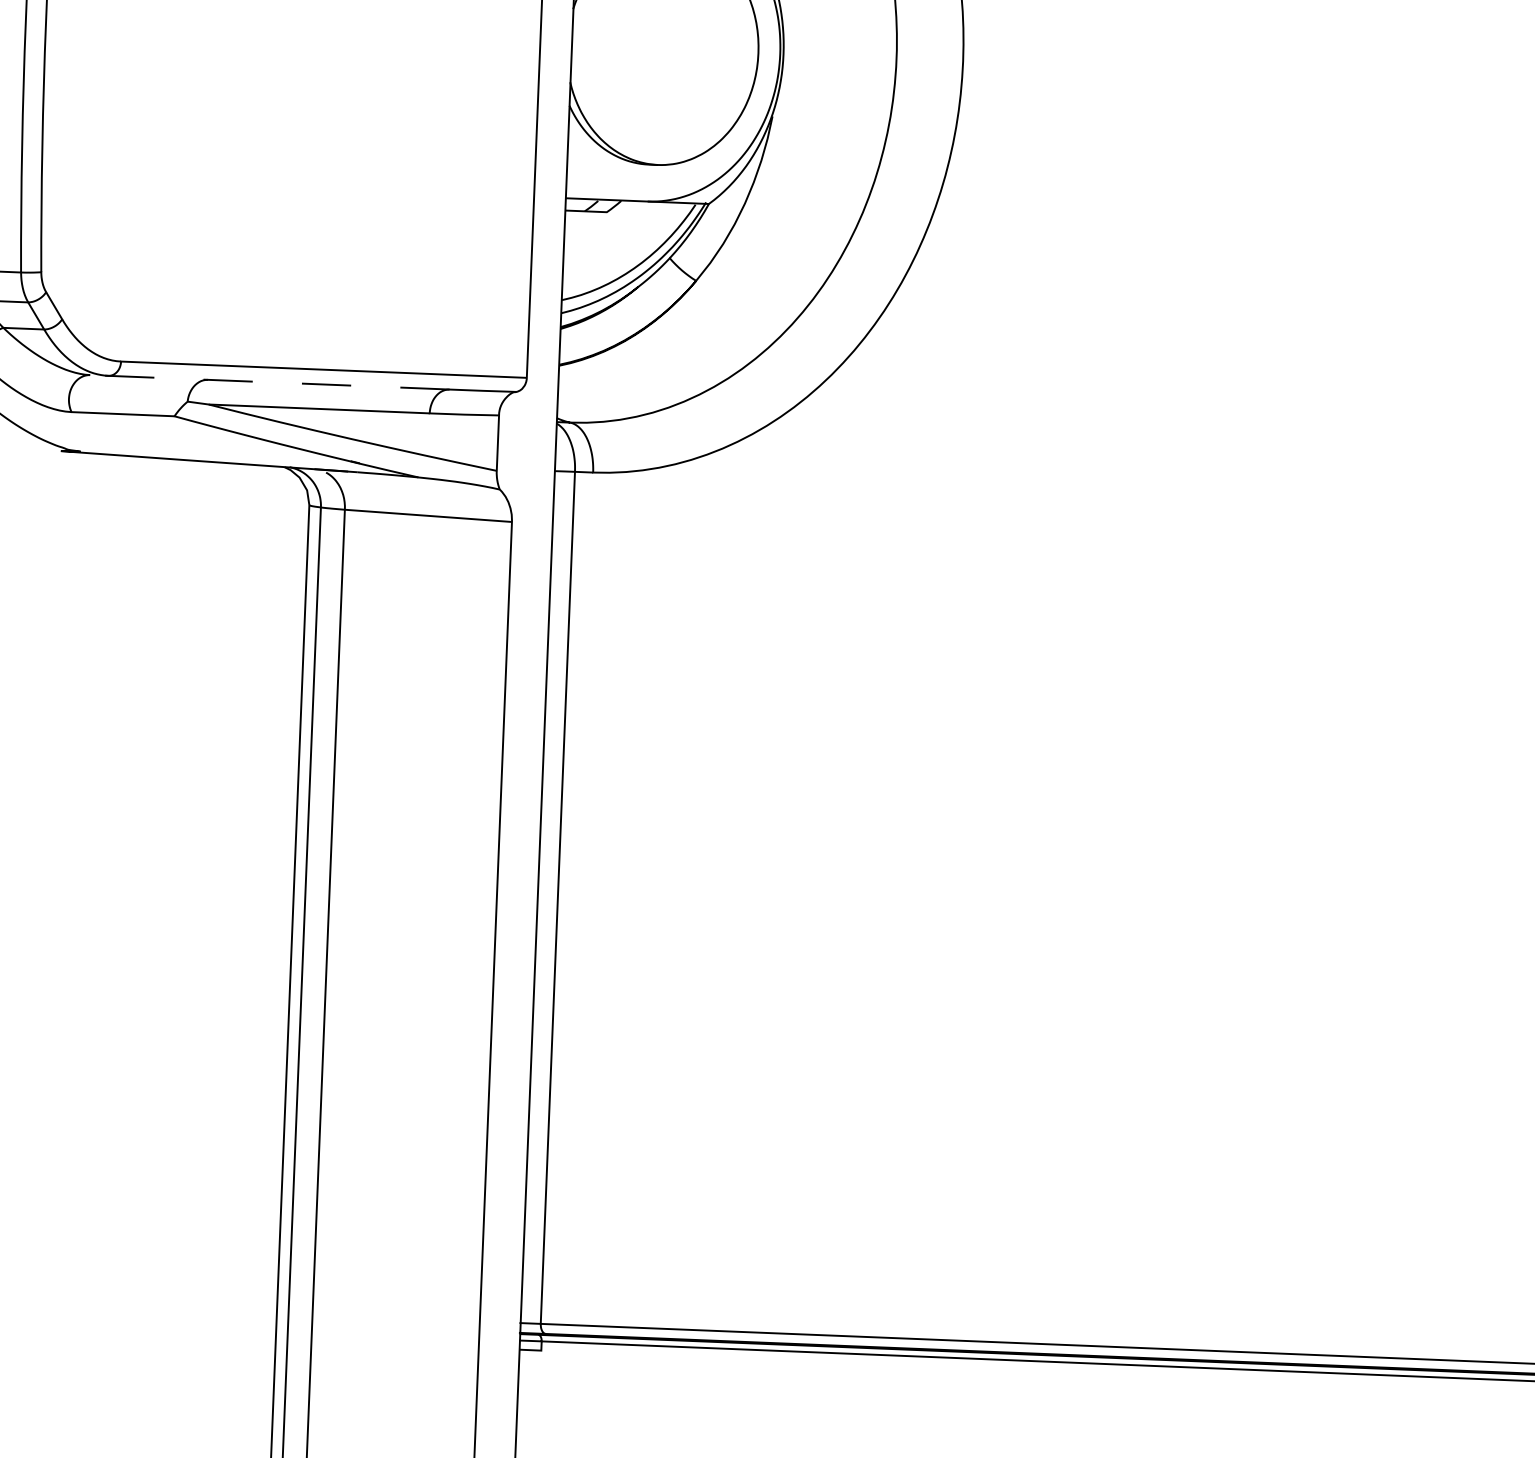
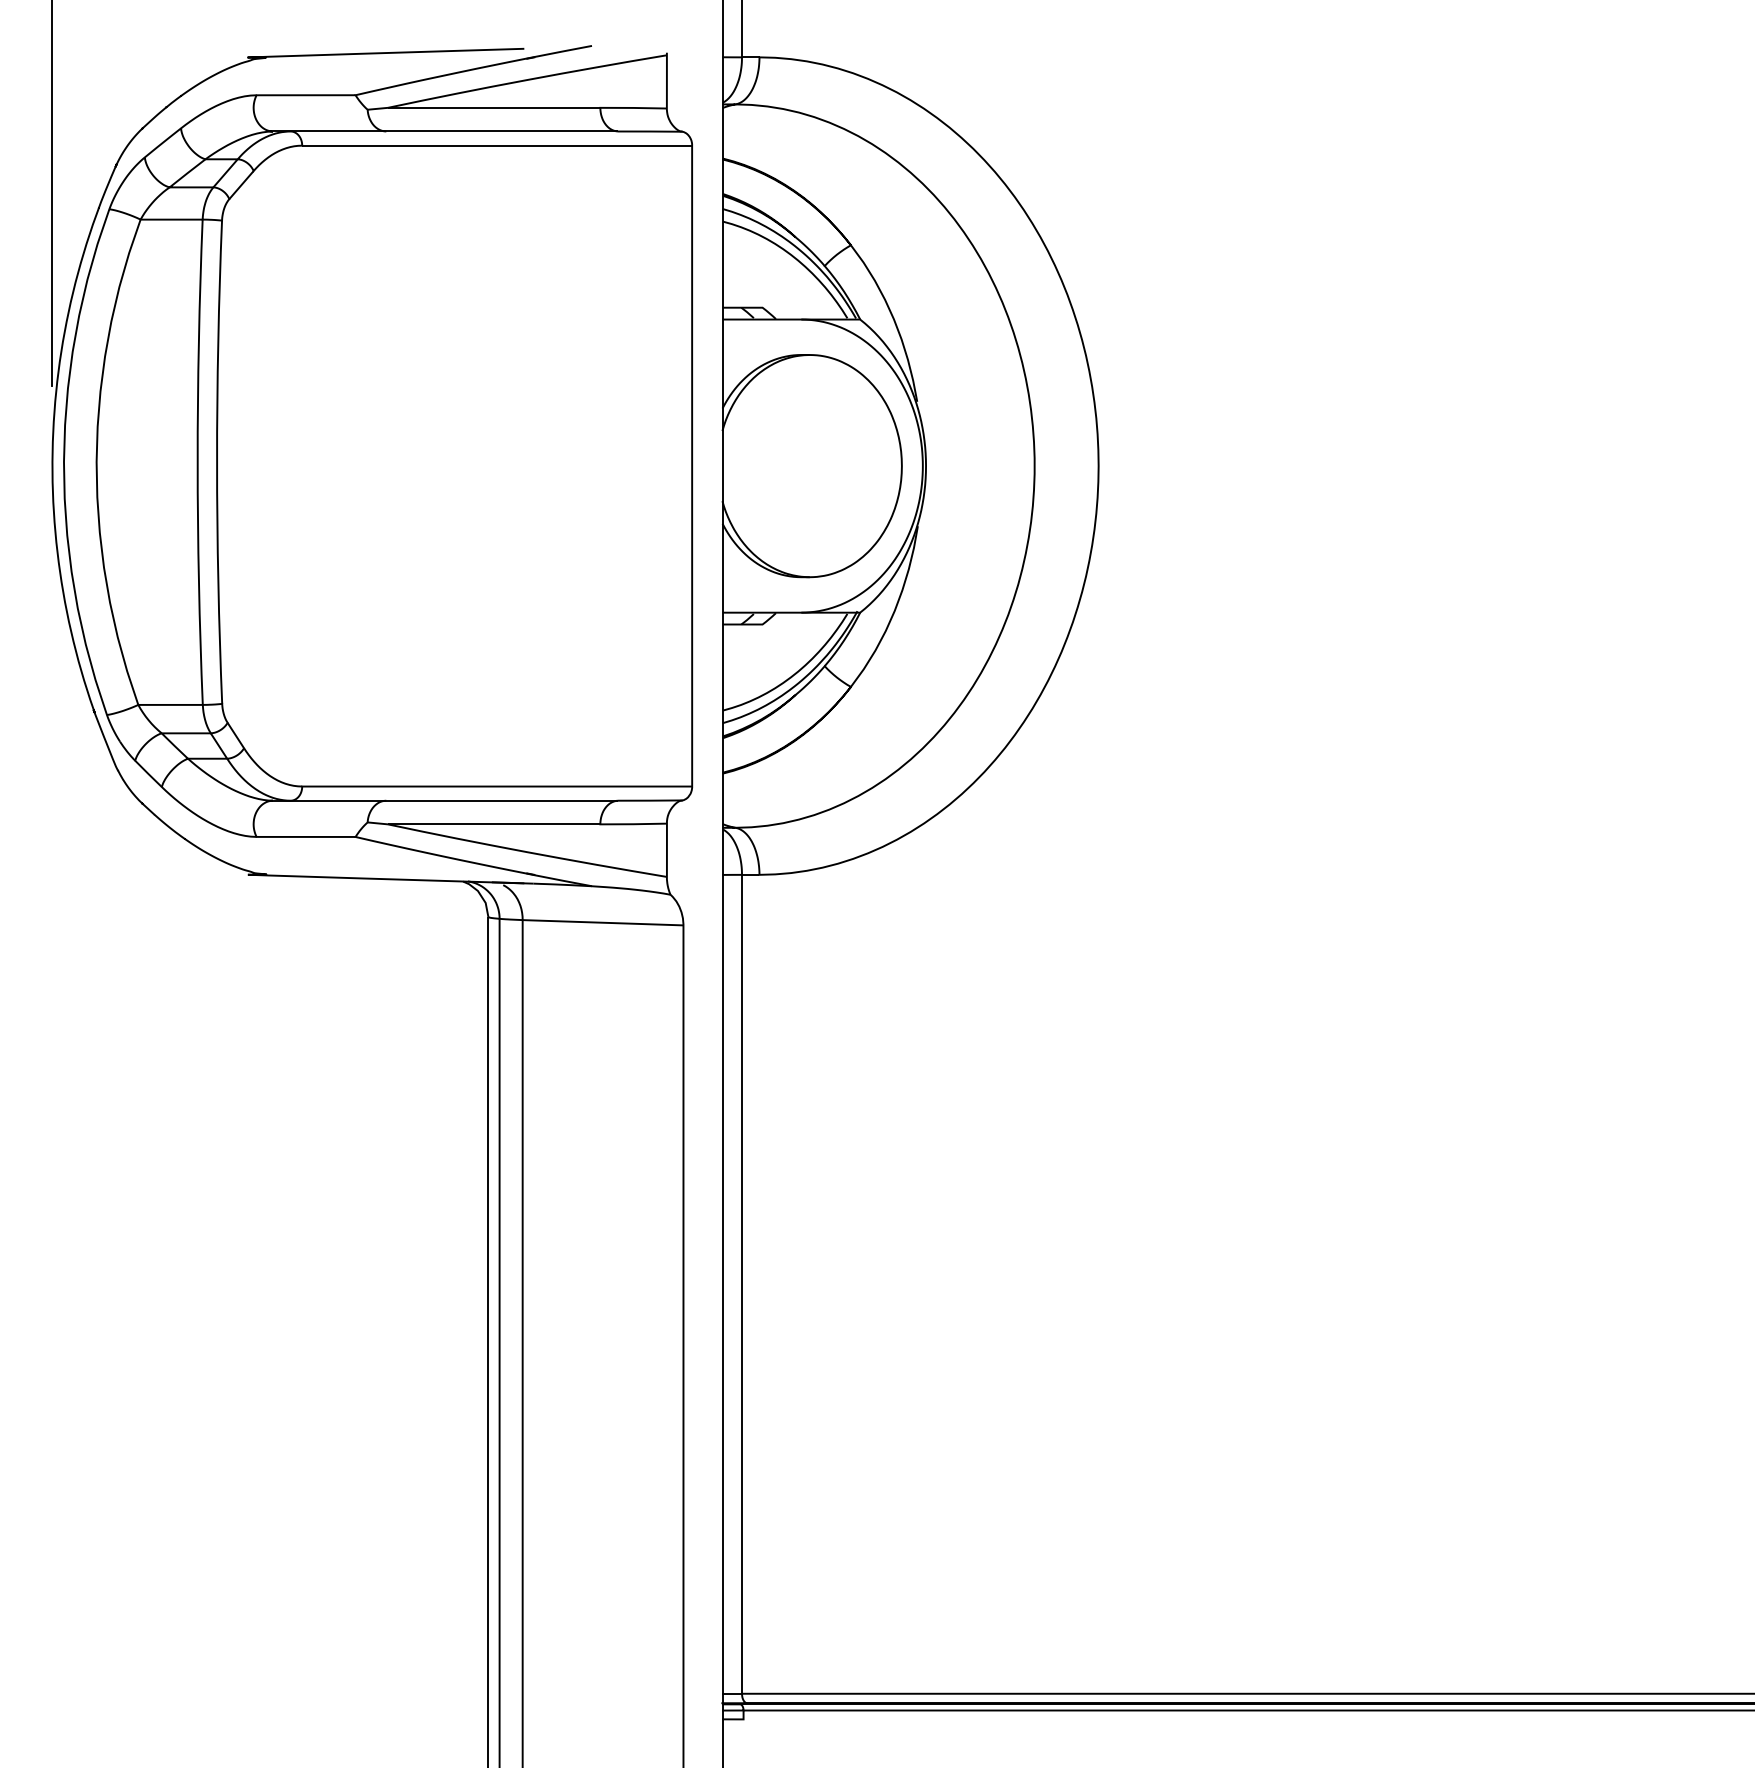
line: (269, 382) -> (445, 800), dashed -> solid

